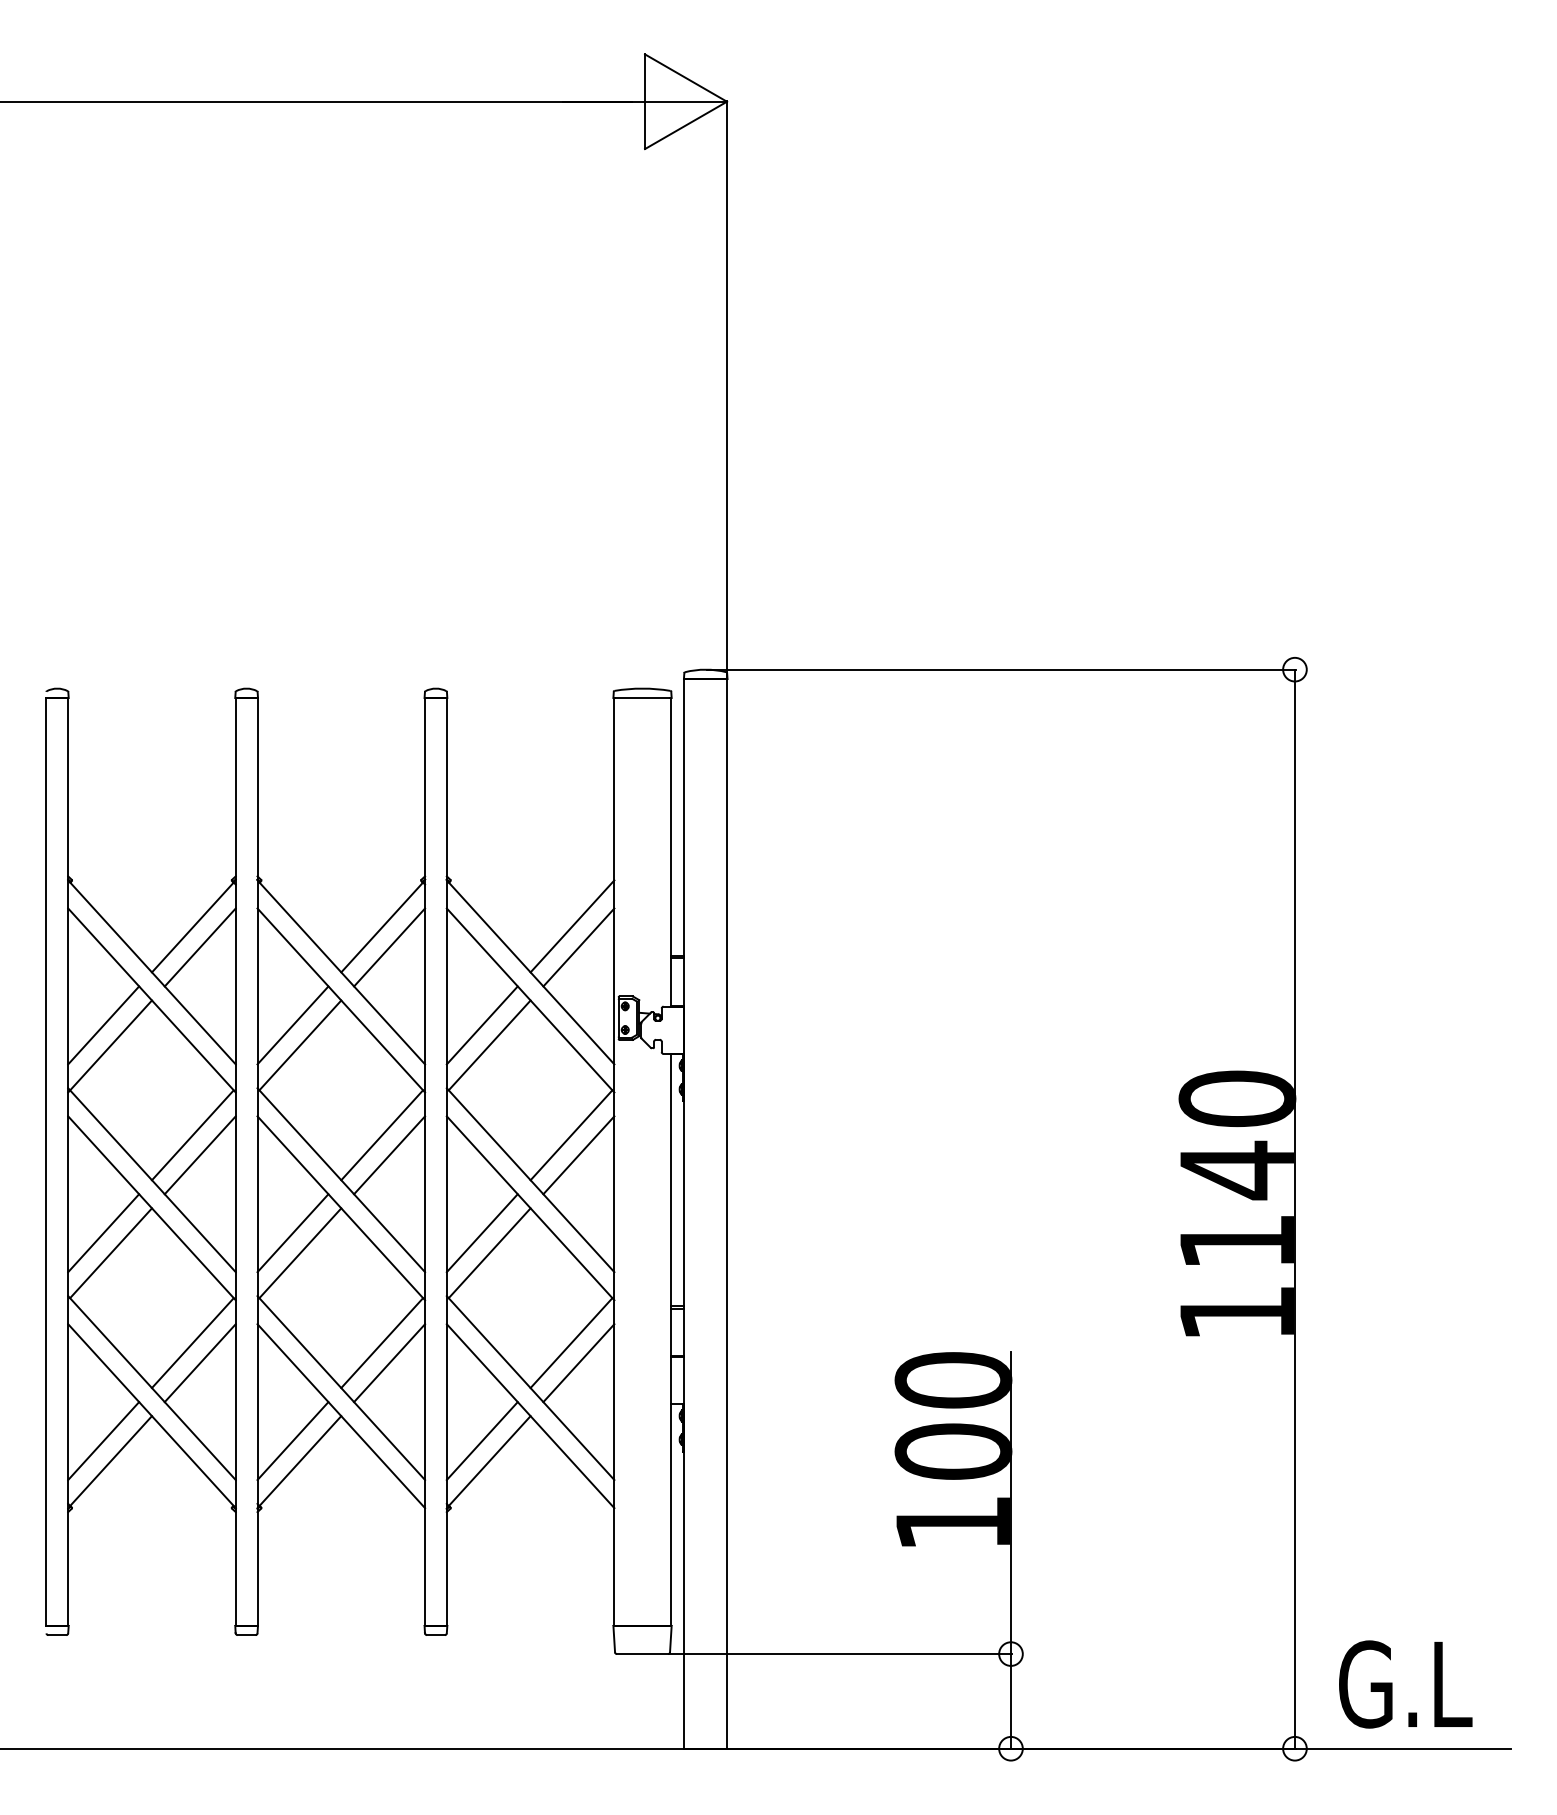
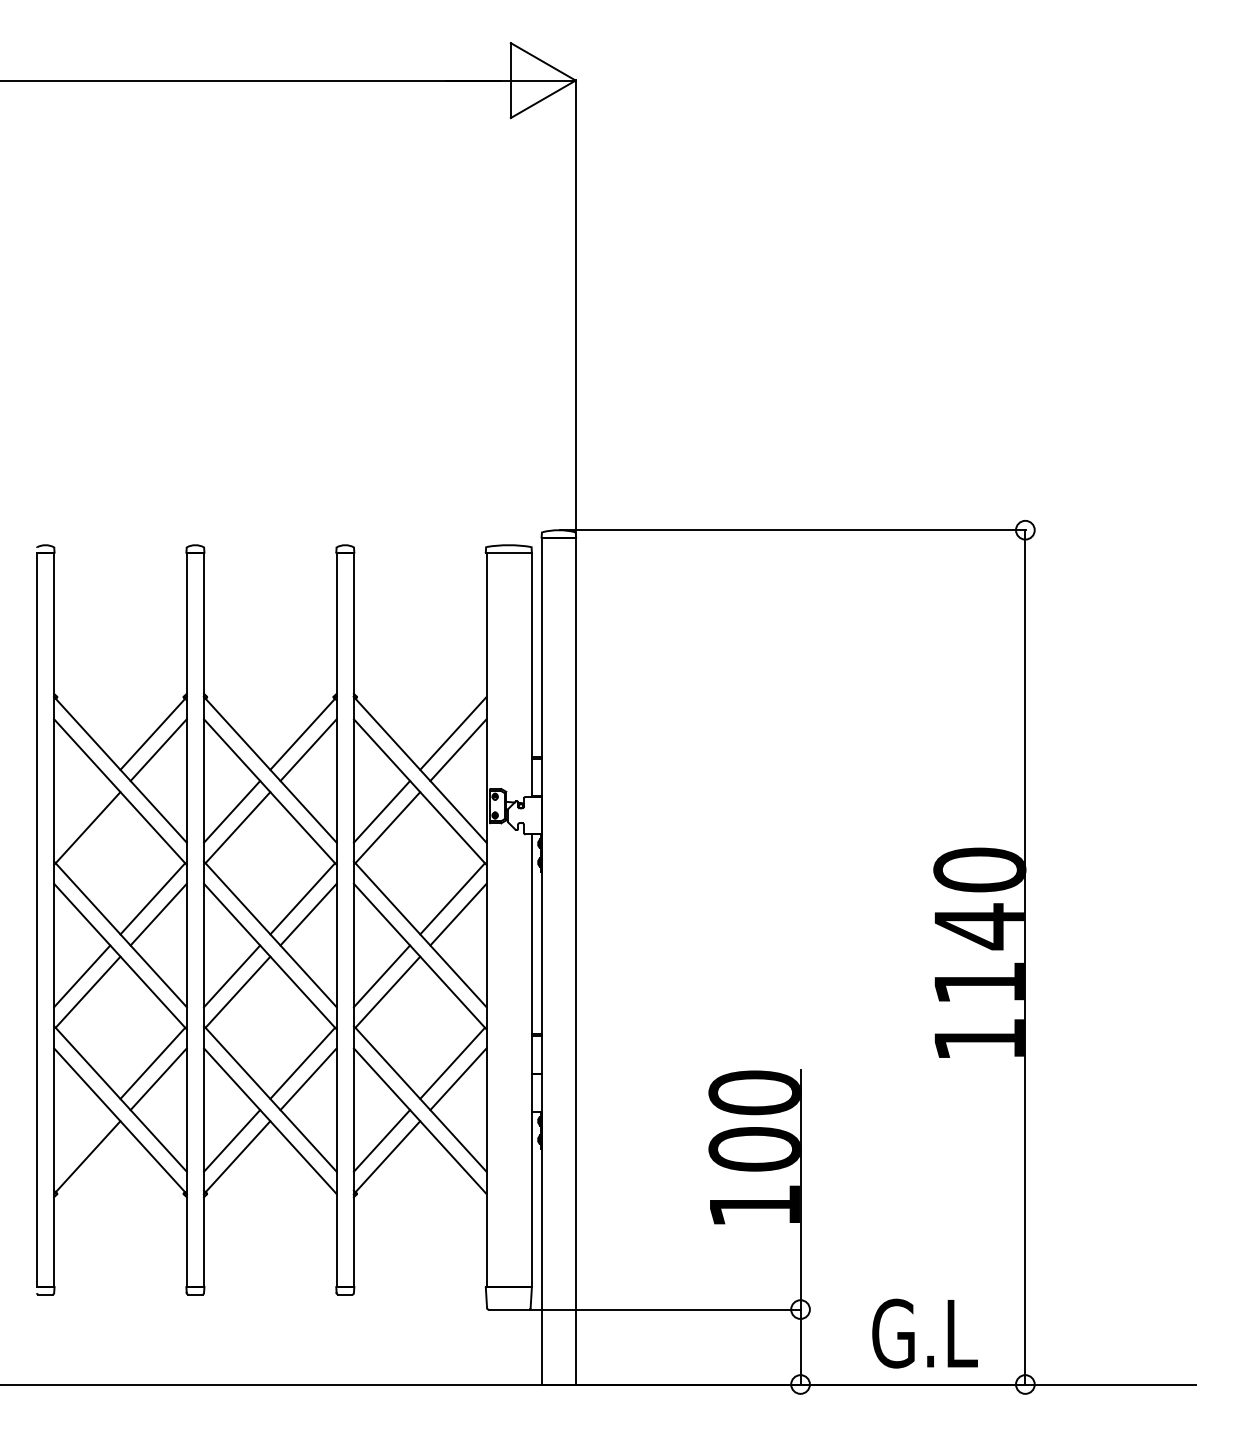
line: (104, 1024) -> (82, 811), removed
line: (104, 1440) -> (82, 1140), removed
text: (1404, 1684) -> (924, 1333), moved

